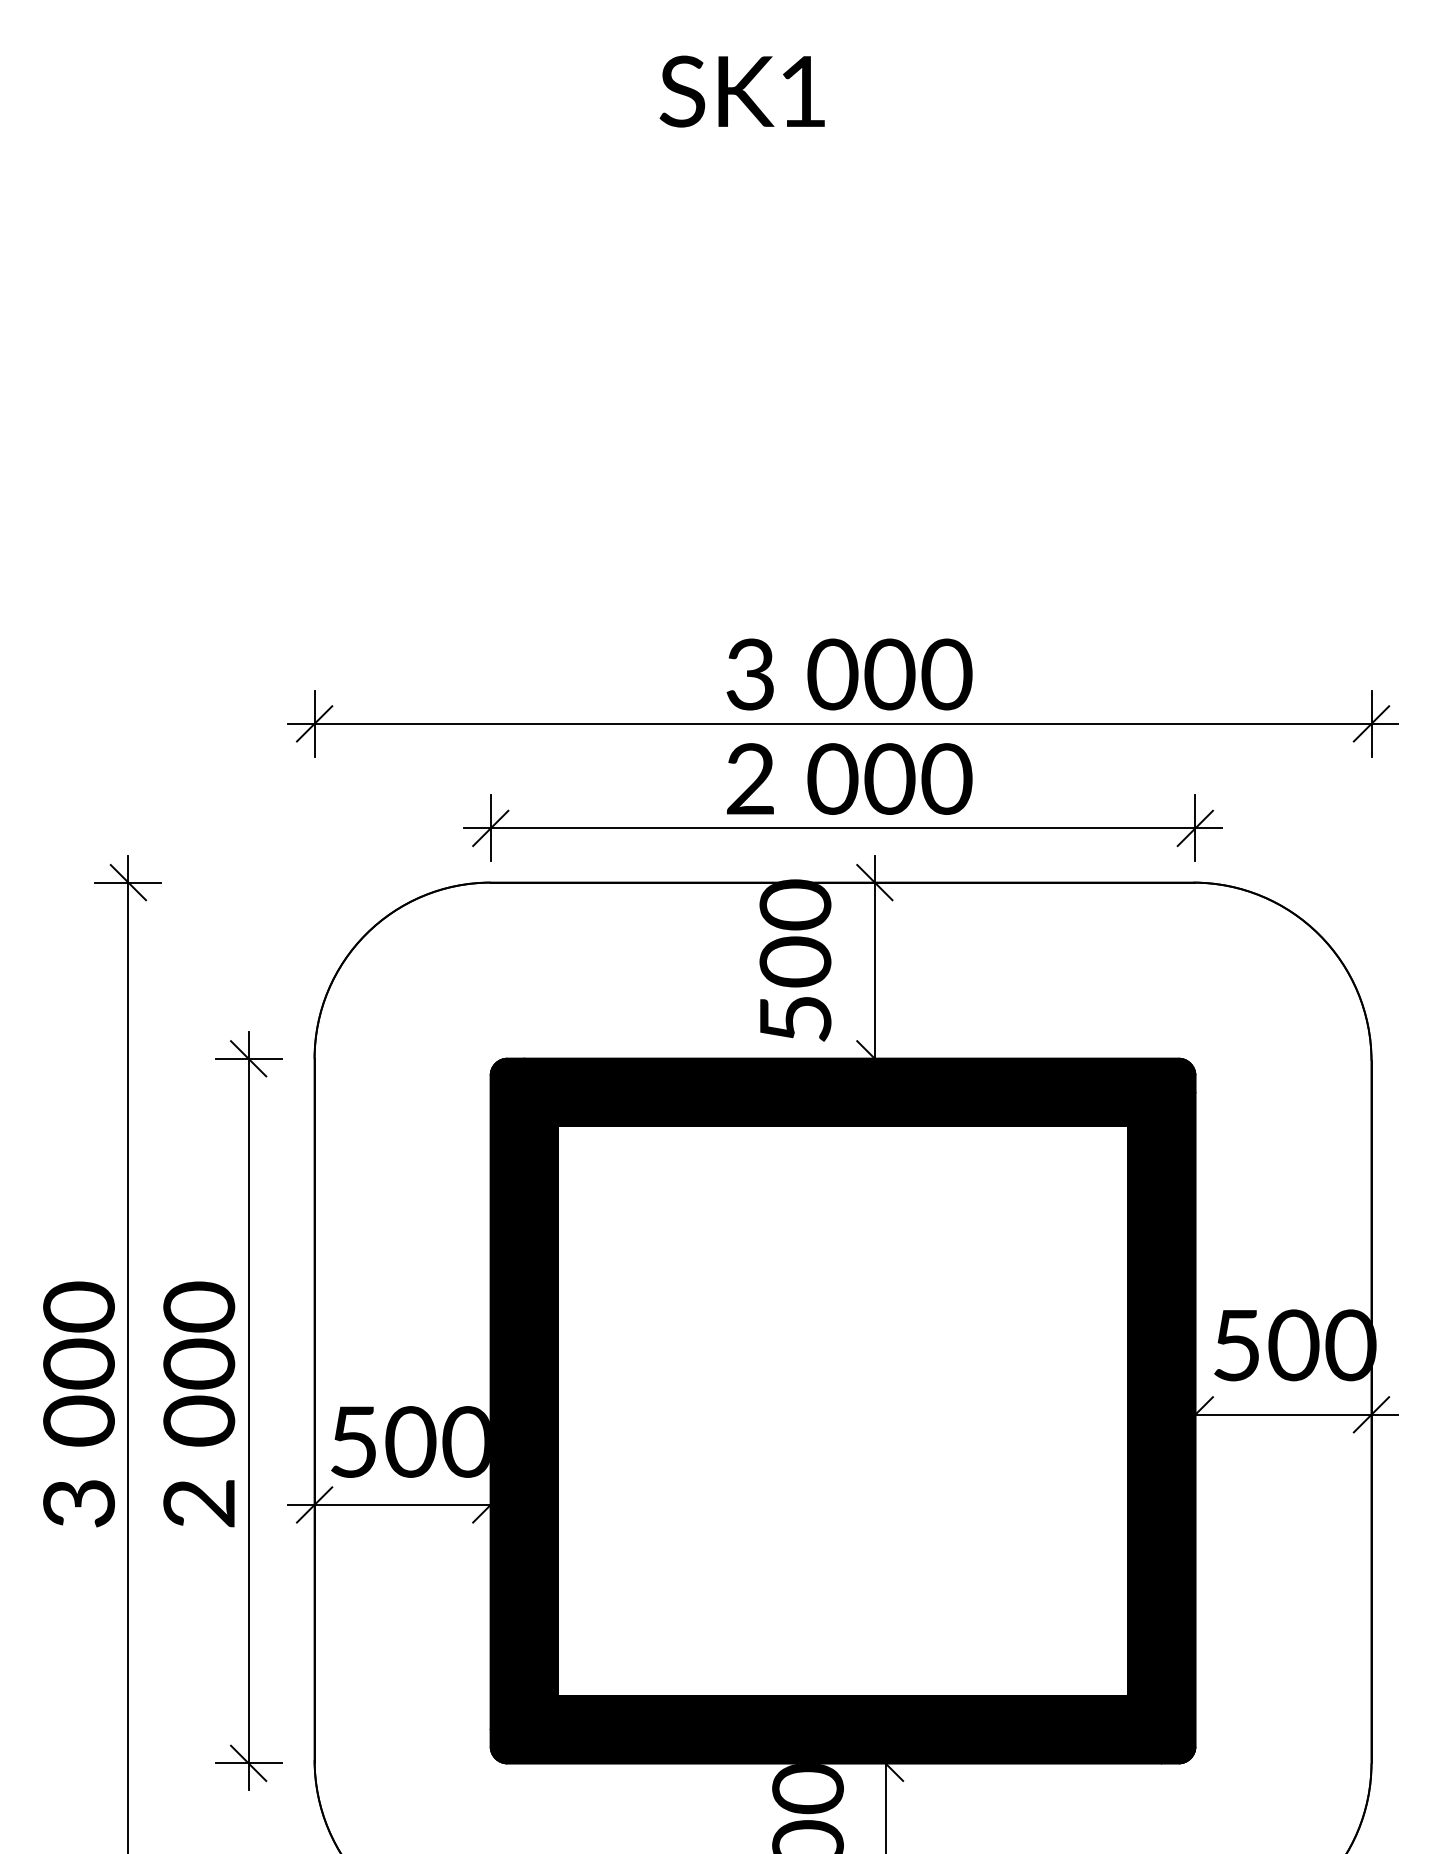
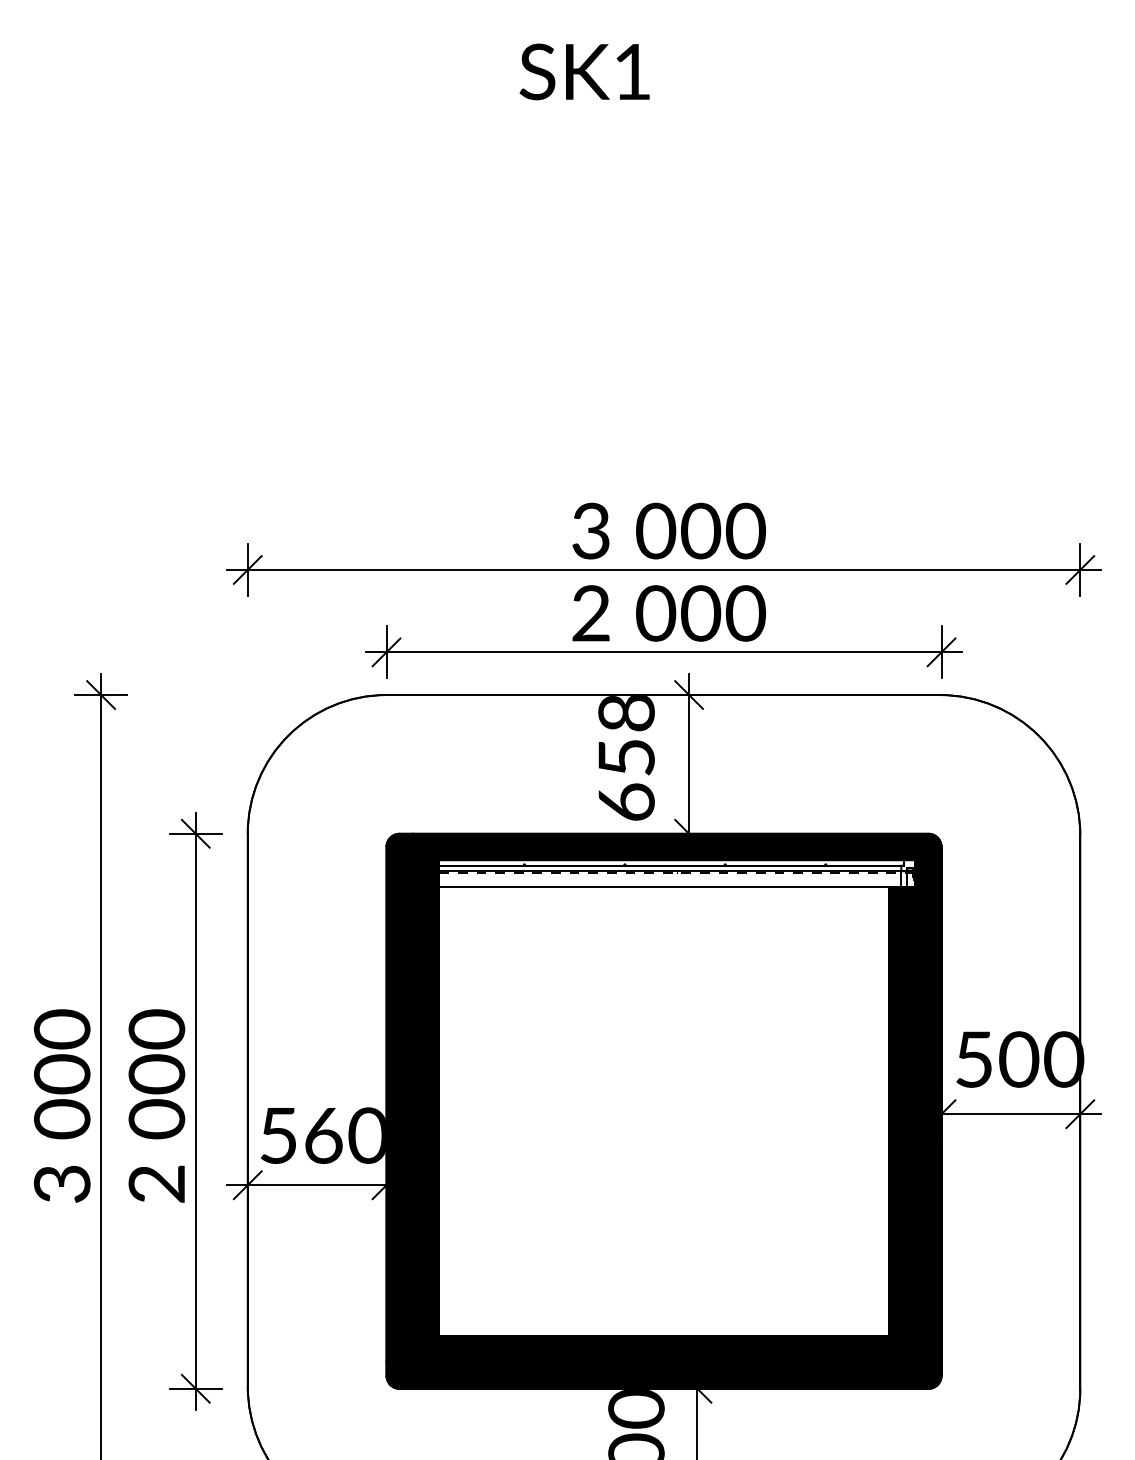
text: (795, 960) -> (626, 756), 500 -> 658
fill: (859, 1108) -> (676, 872), removed
text: (410, 1441) -> (323, 1135), 500 -> 560

